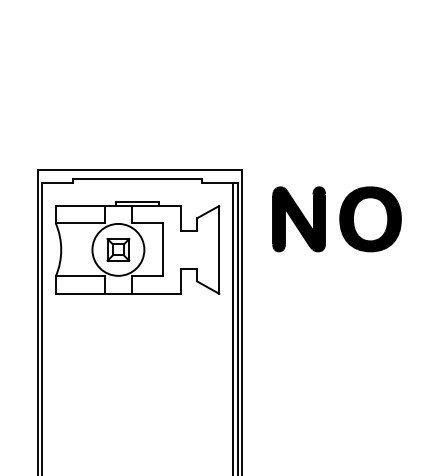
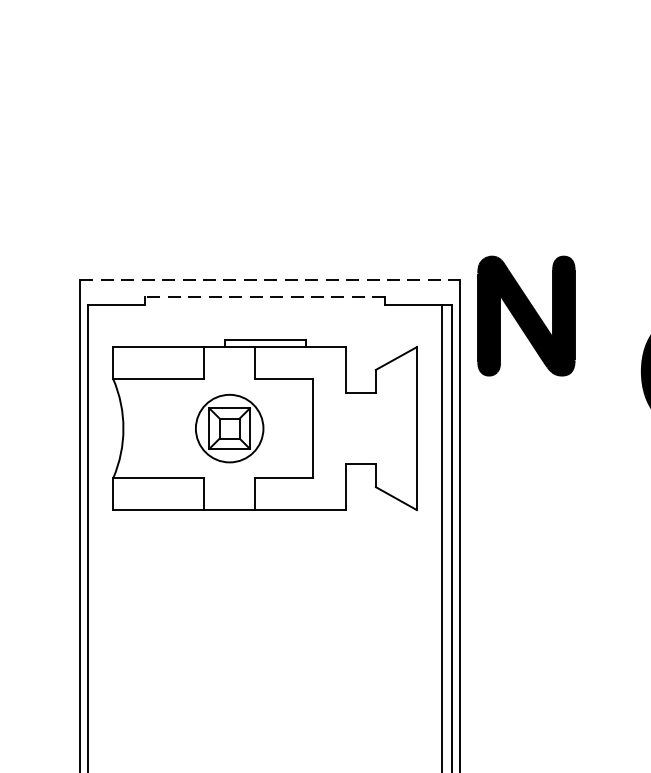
line: (140, 169) -> (270, 279), solid -> dashed
line: (137, 179) -> (265, 297), solid -> dashed
part: (298, 219) -> (525, 316), moved
circle: (118, 249) -> (229, 427), size x0.7

